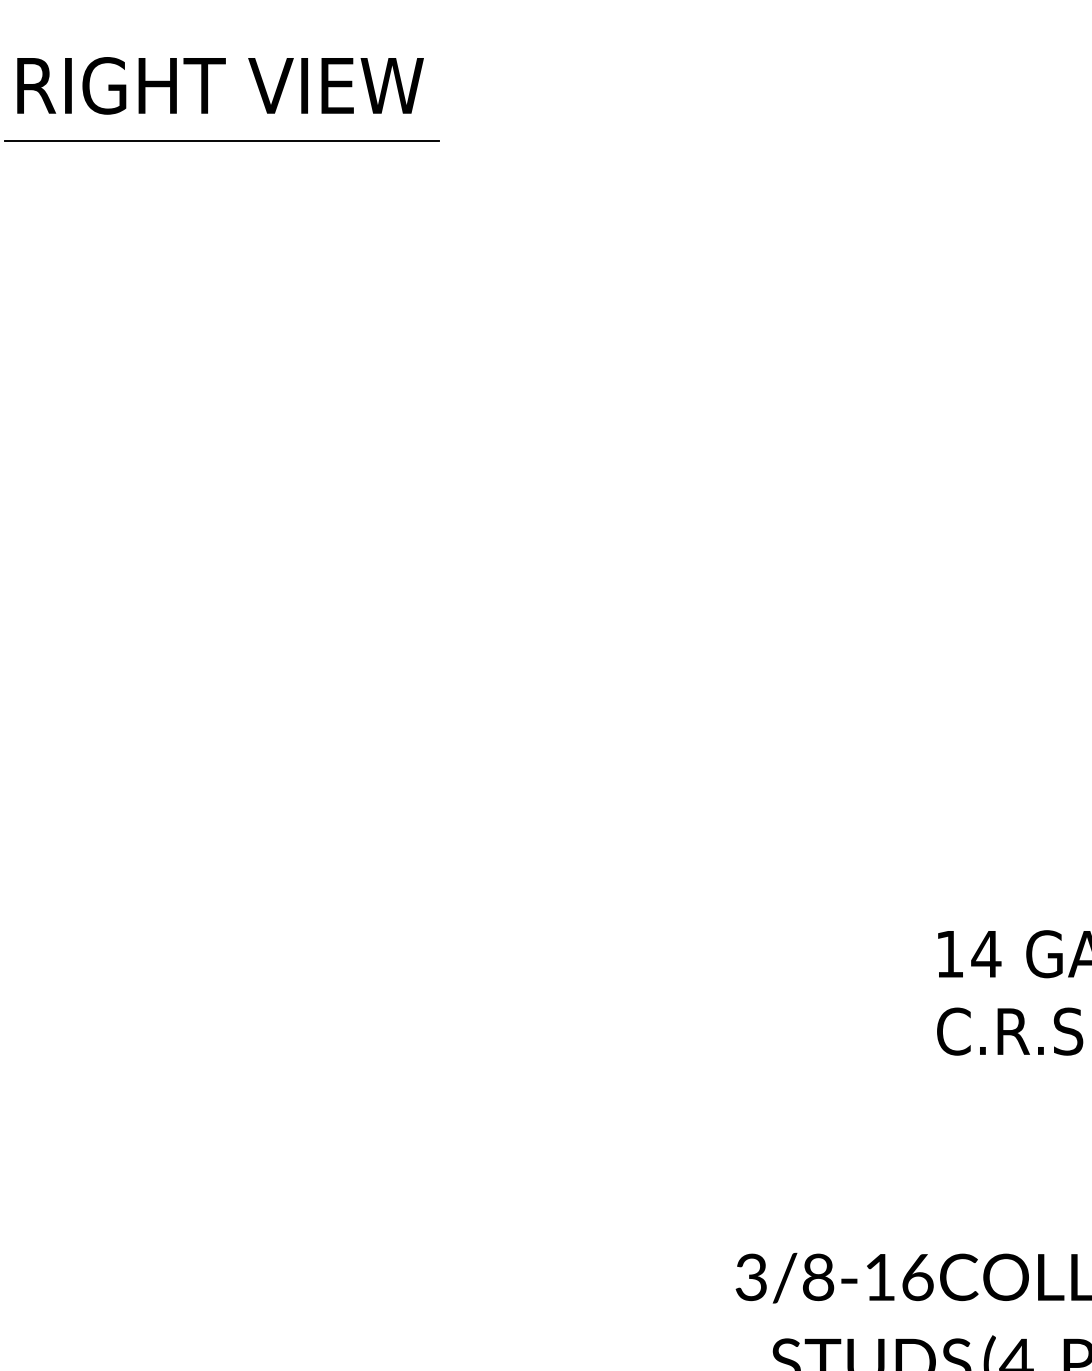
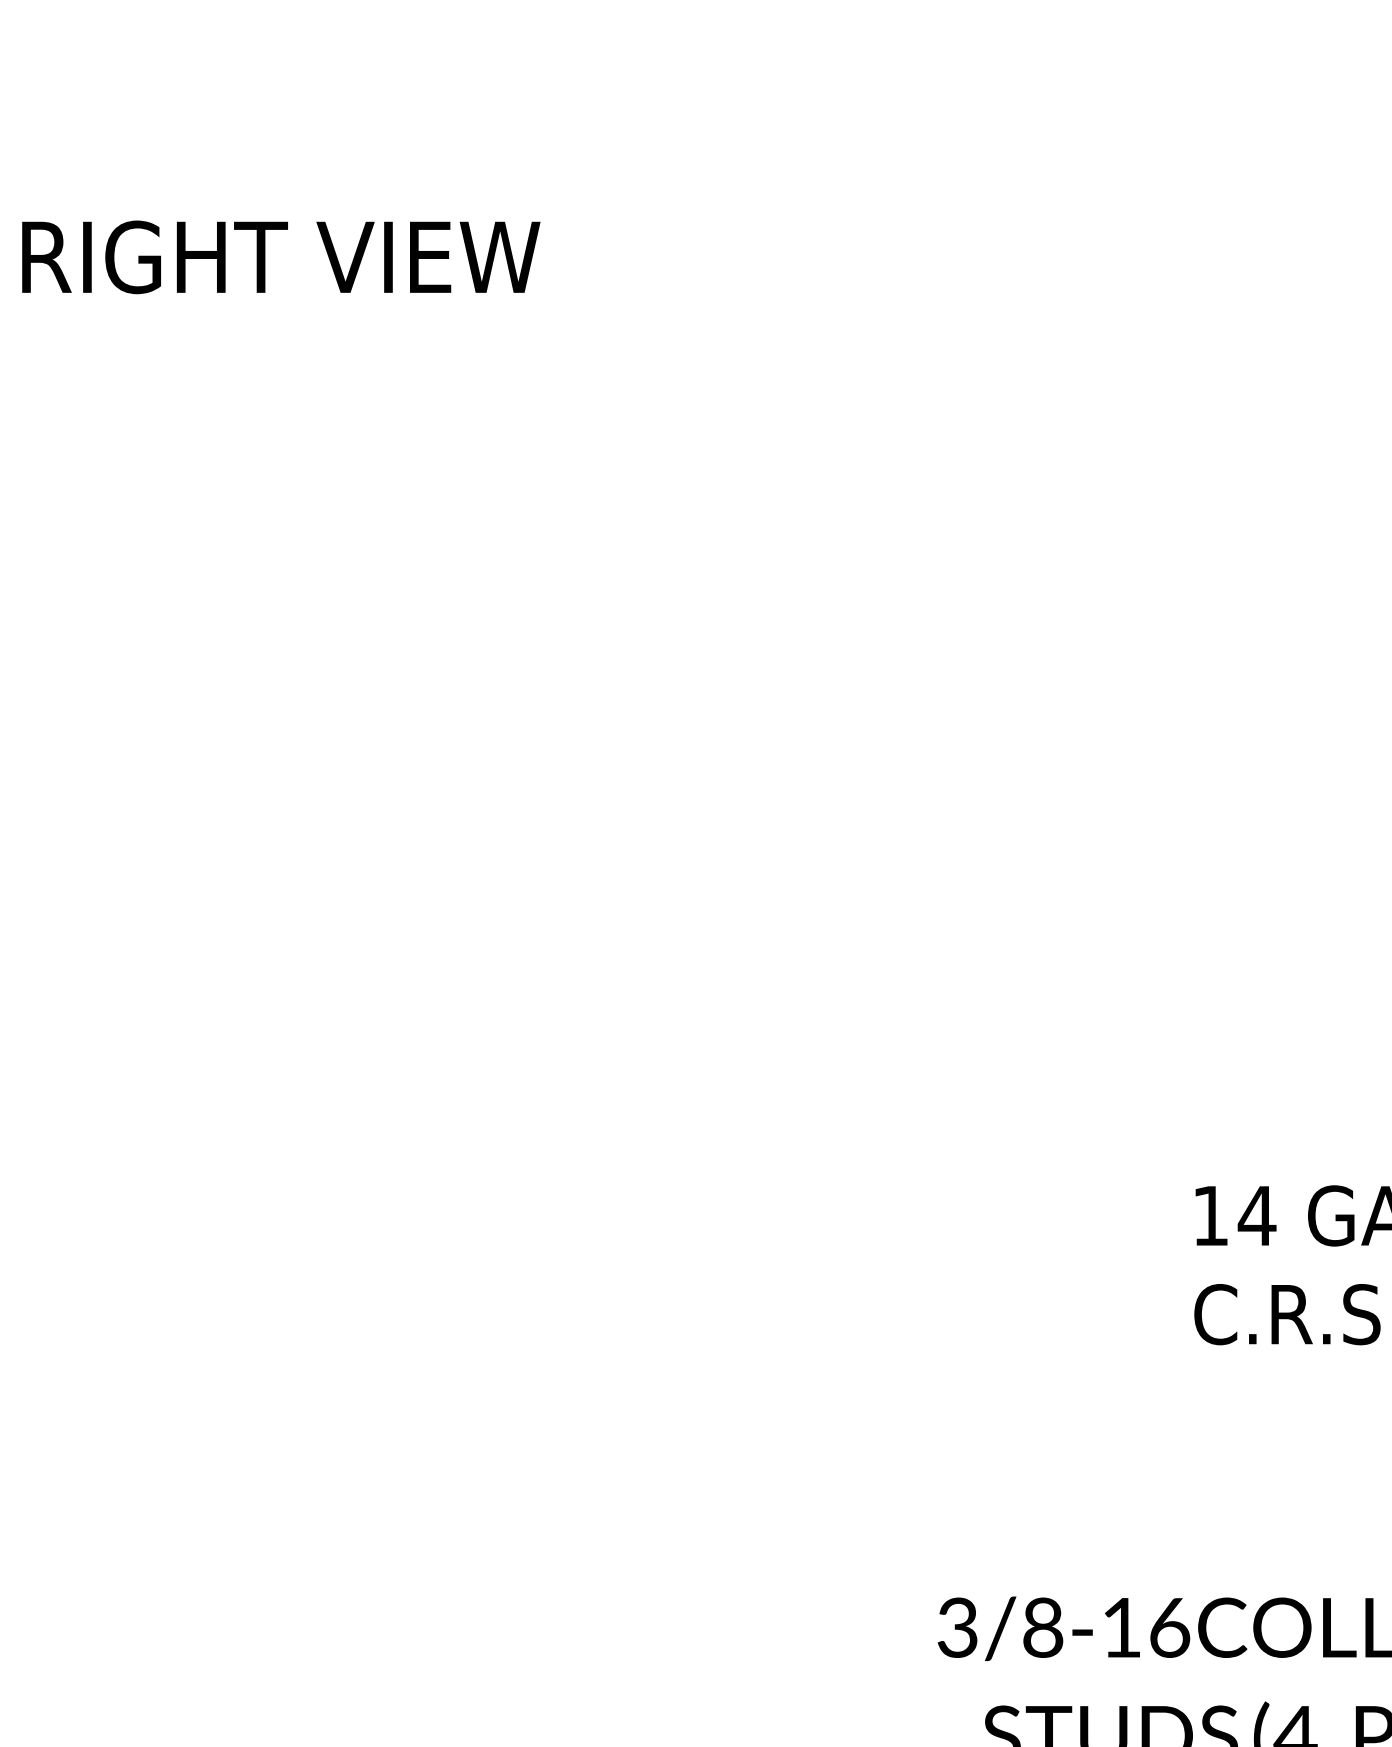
text: (220, 85) -> (281, 257), moved
line: (221, 140) -> (282, 179), removed

